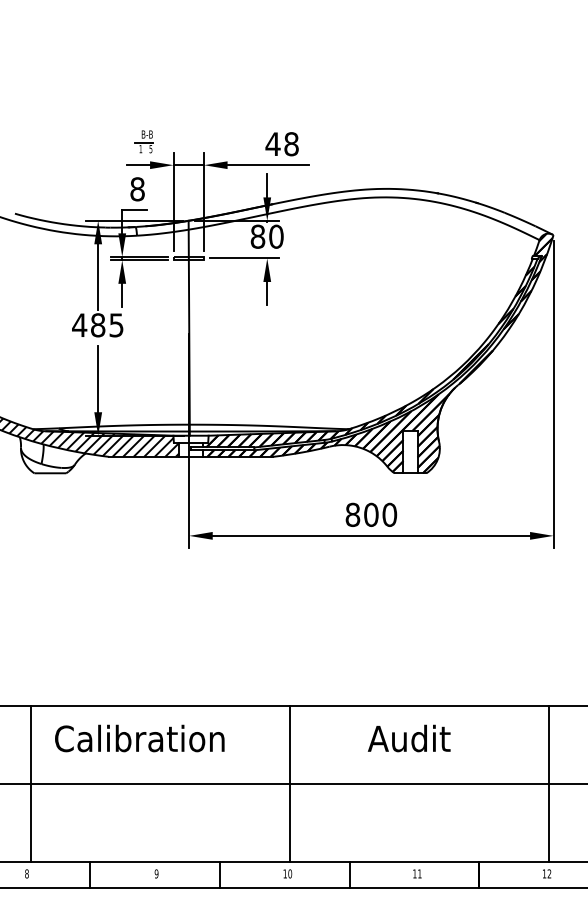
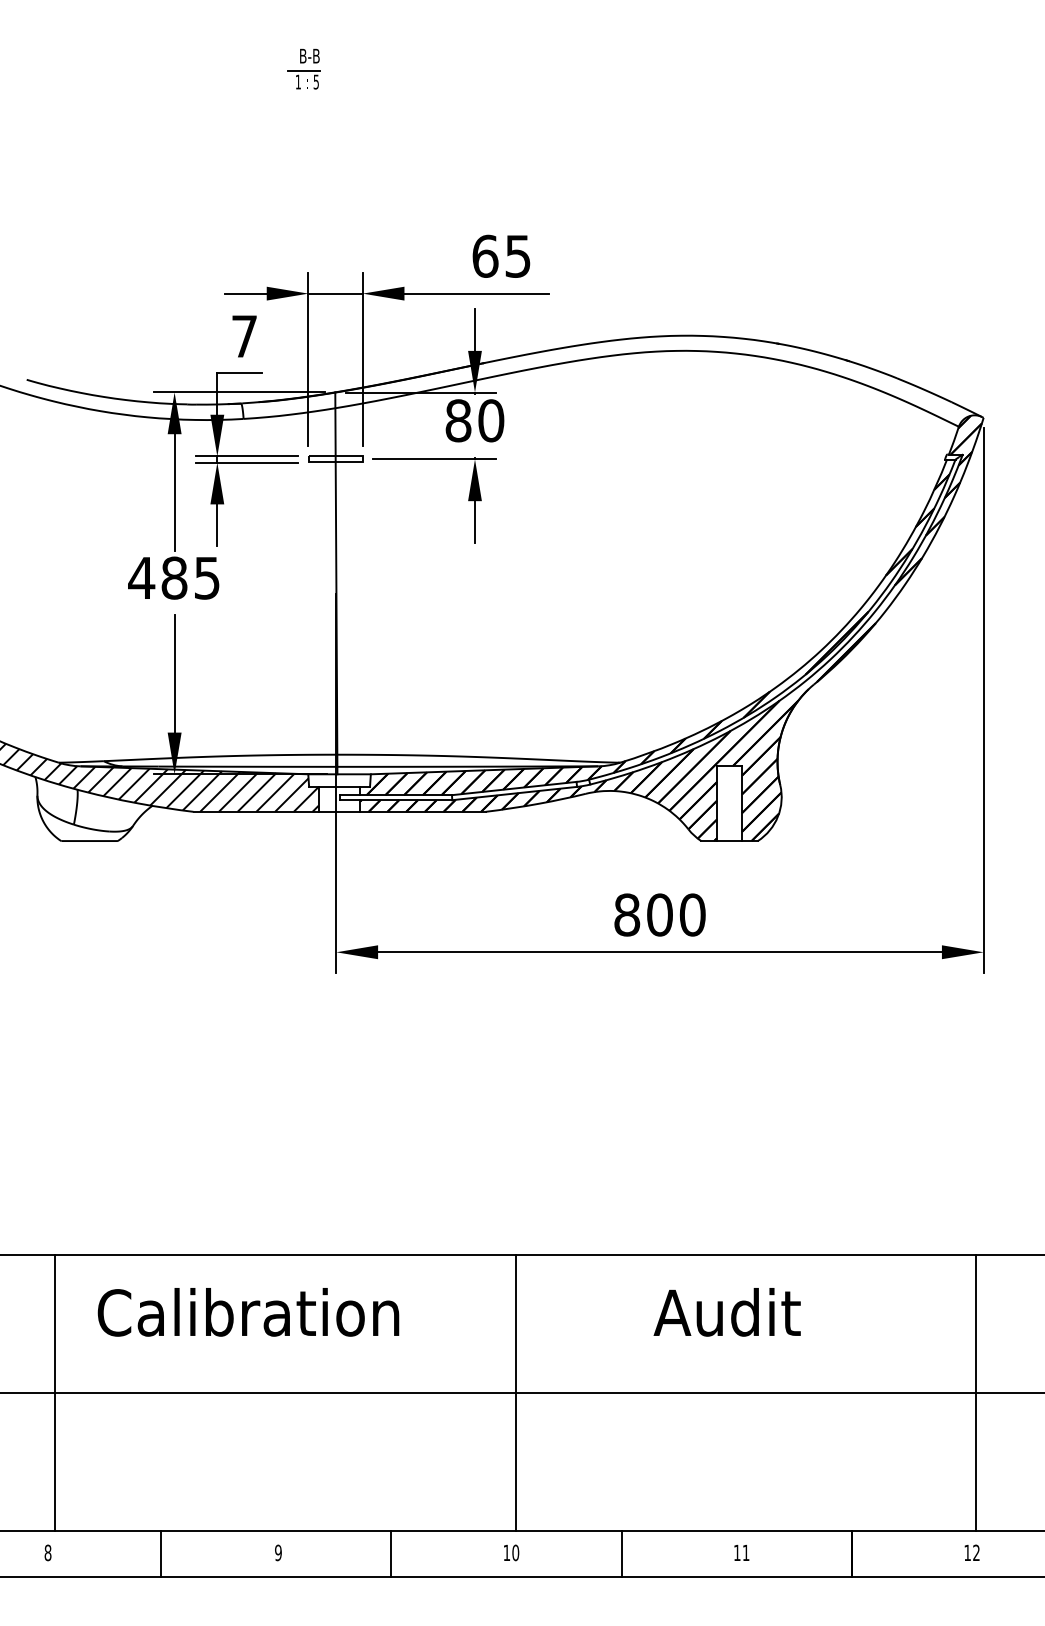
part: (143, 141) -> (303, 68), moved
text: (281, 144) -> (500, 256), 48 -> 65
text: (137, 189) -> (244, 336), 8 -> 7

